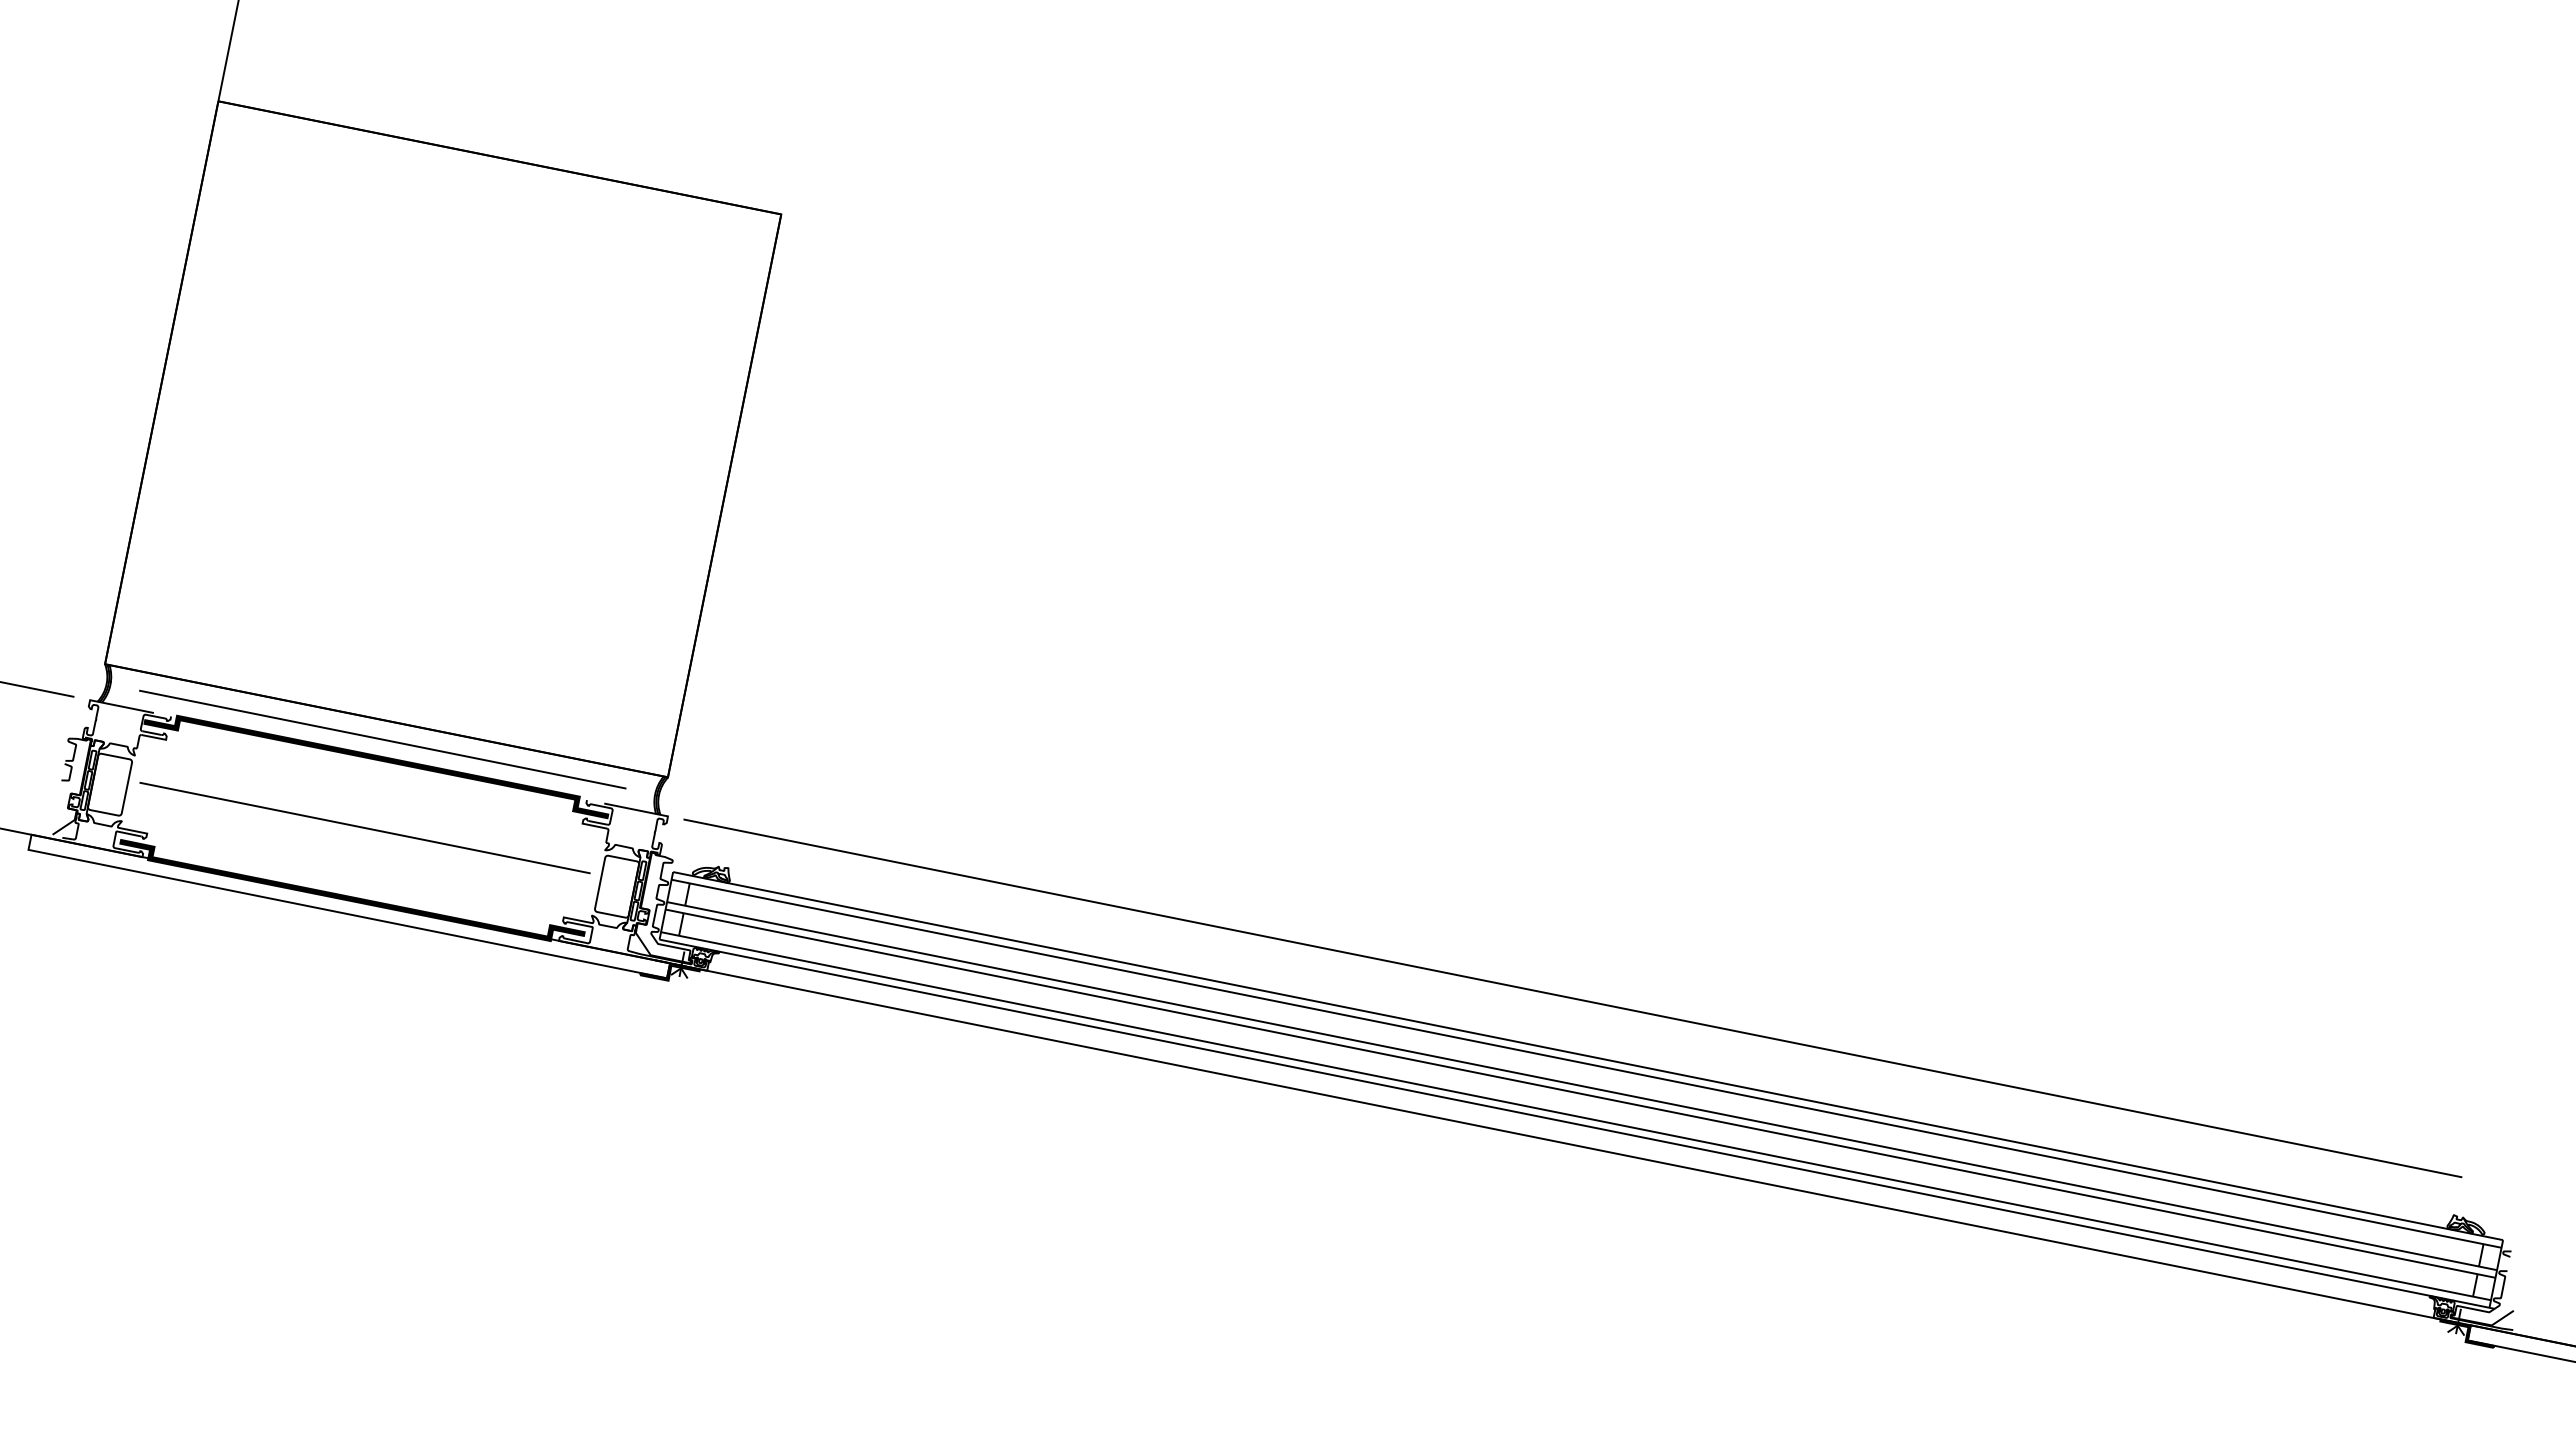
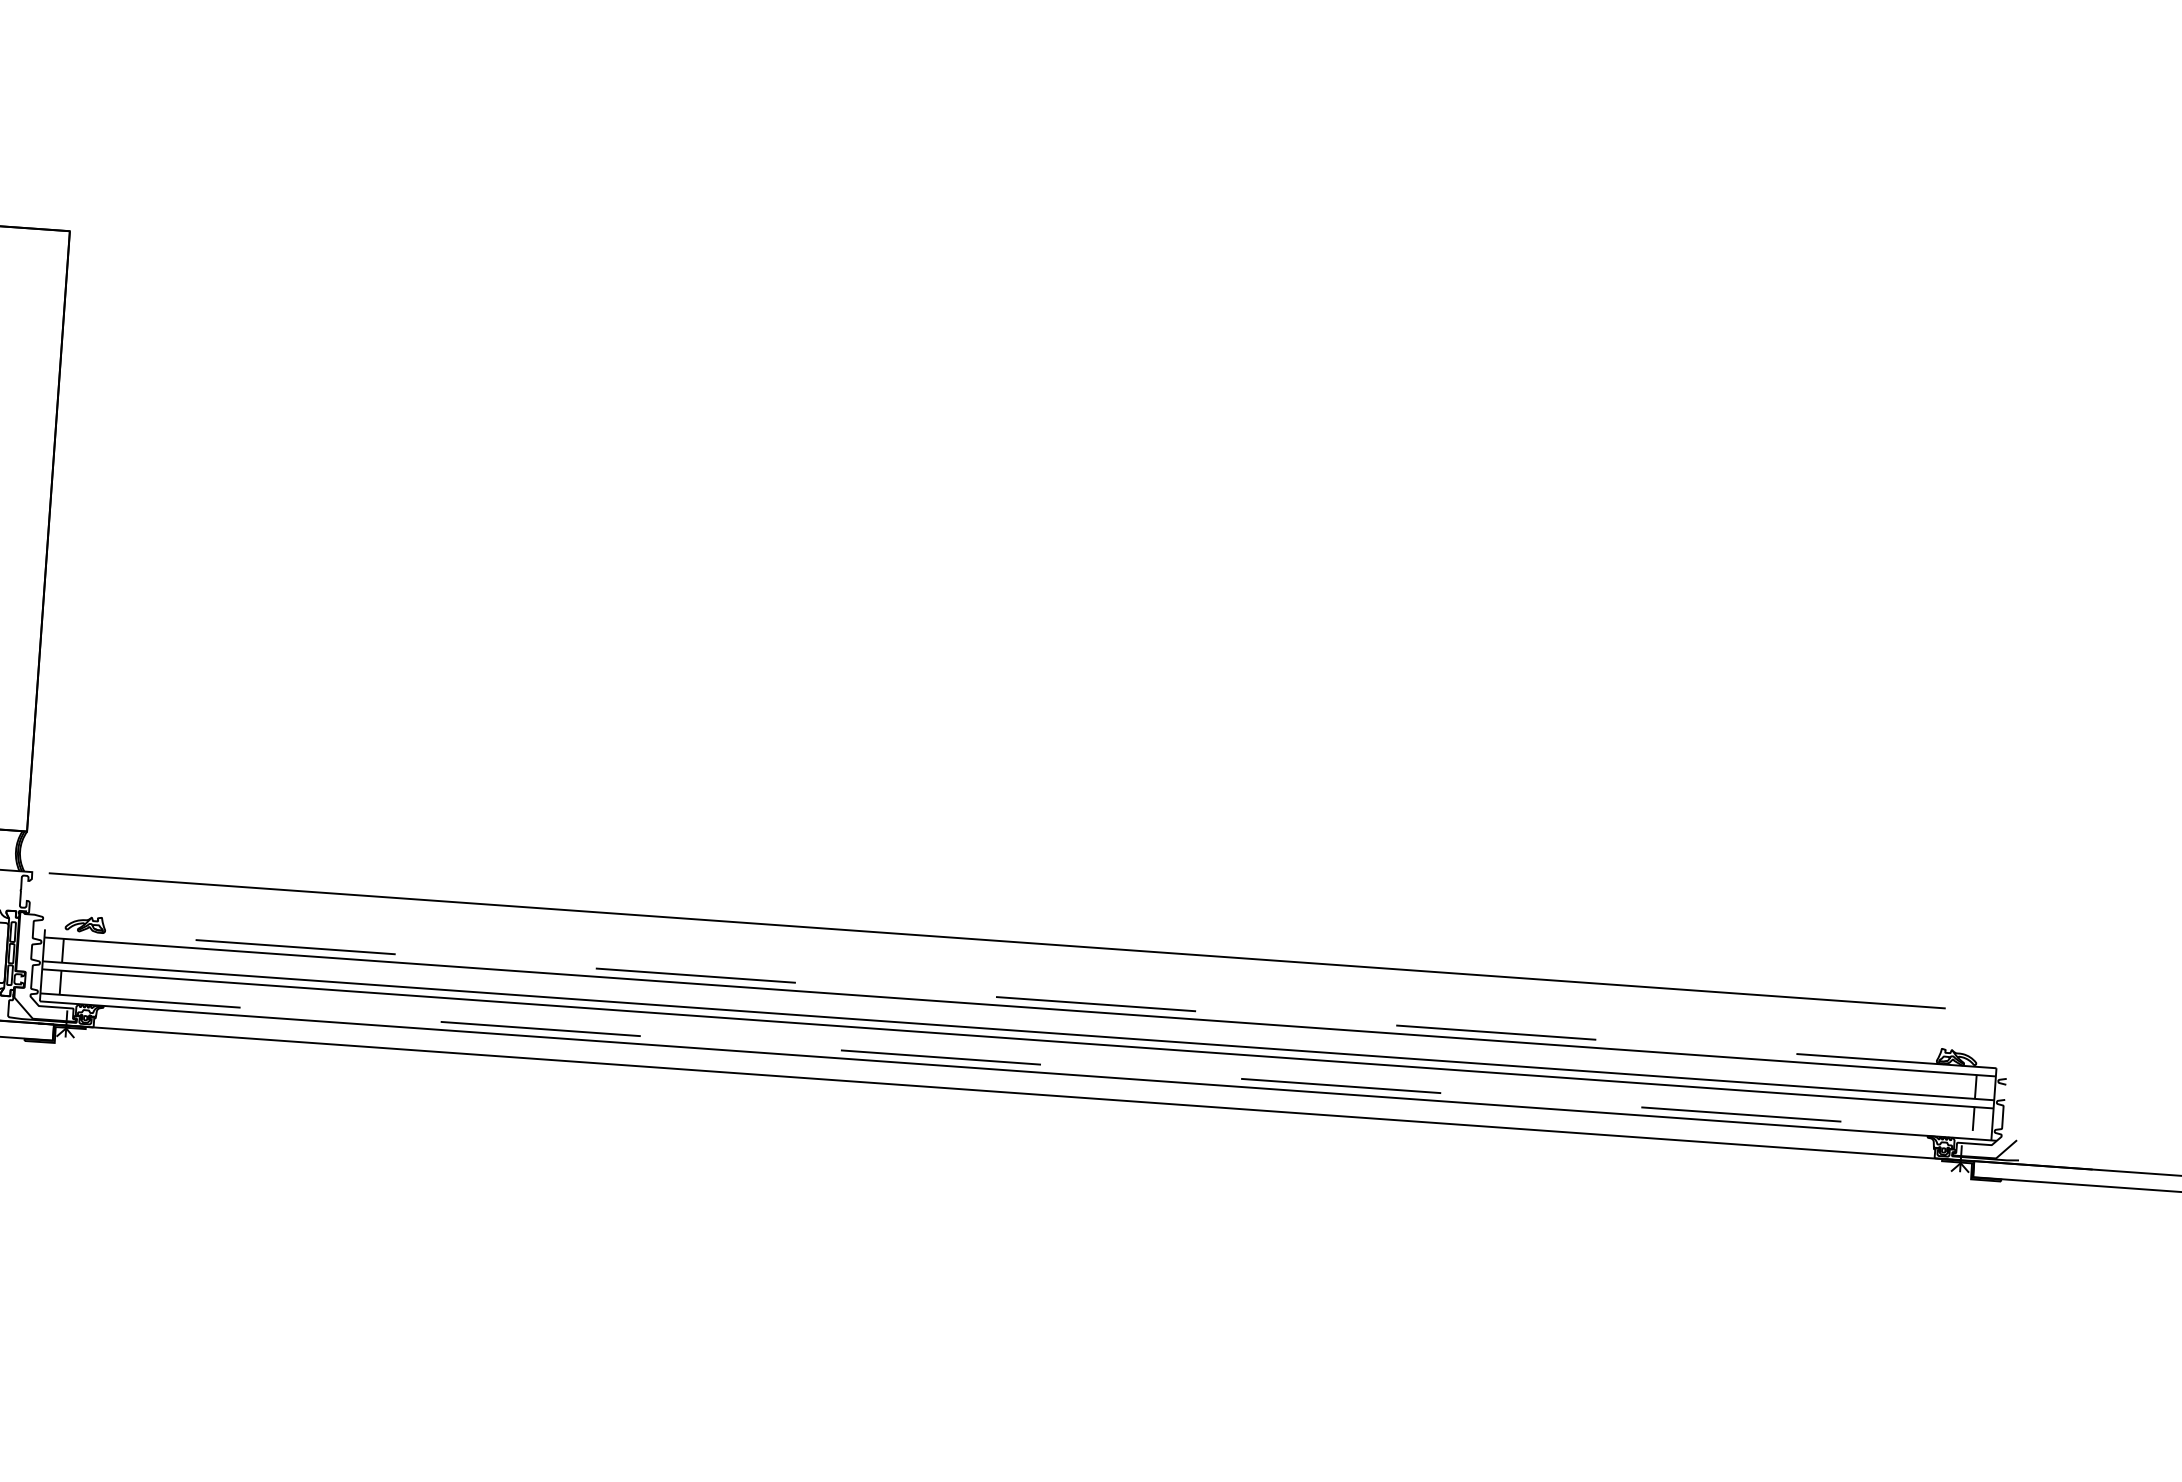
line: (1587, 1056) -> (1020, 999), solid -> dashed
line: (1576, 1116) -> (1016, 1063), solid -> dashed

